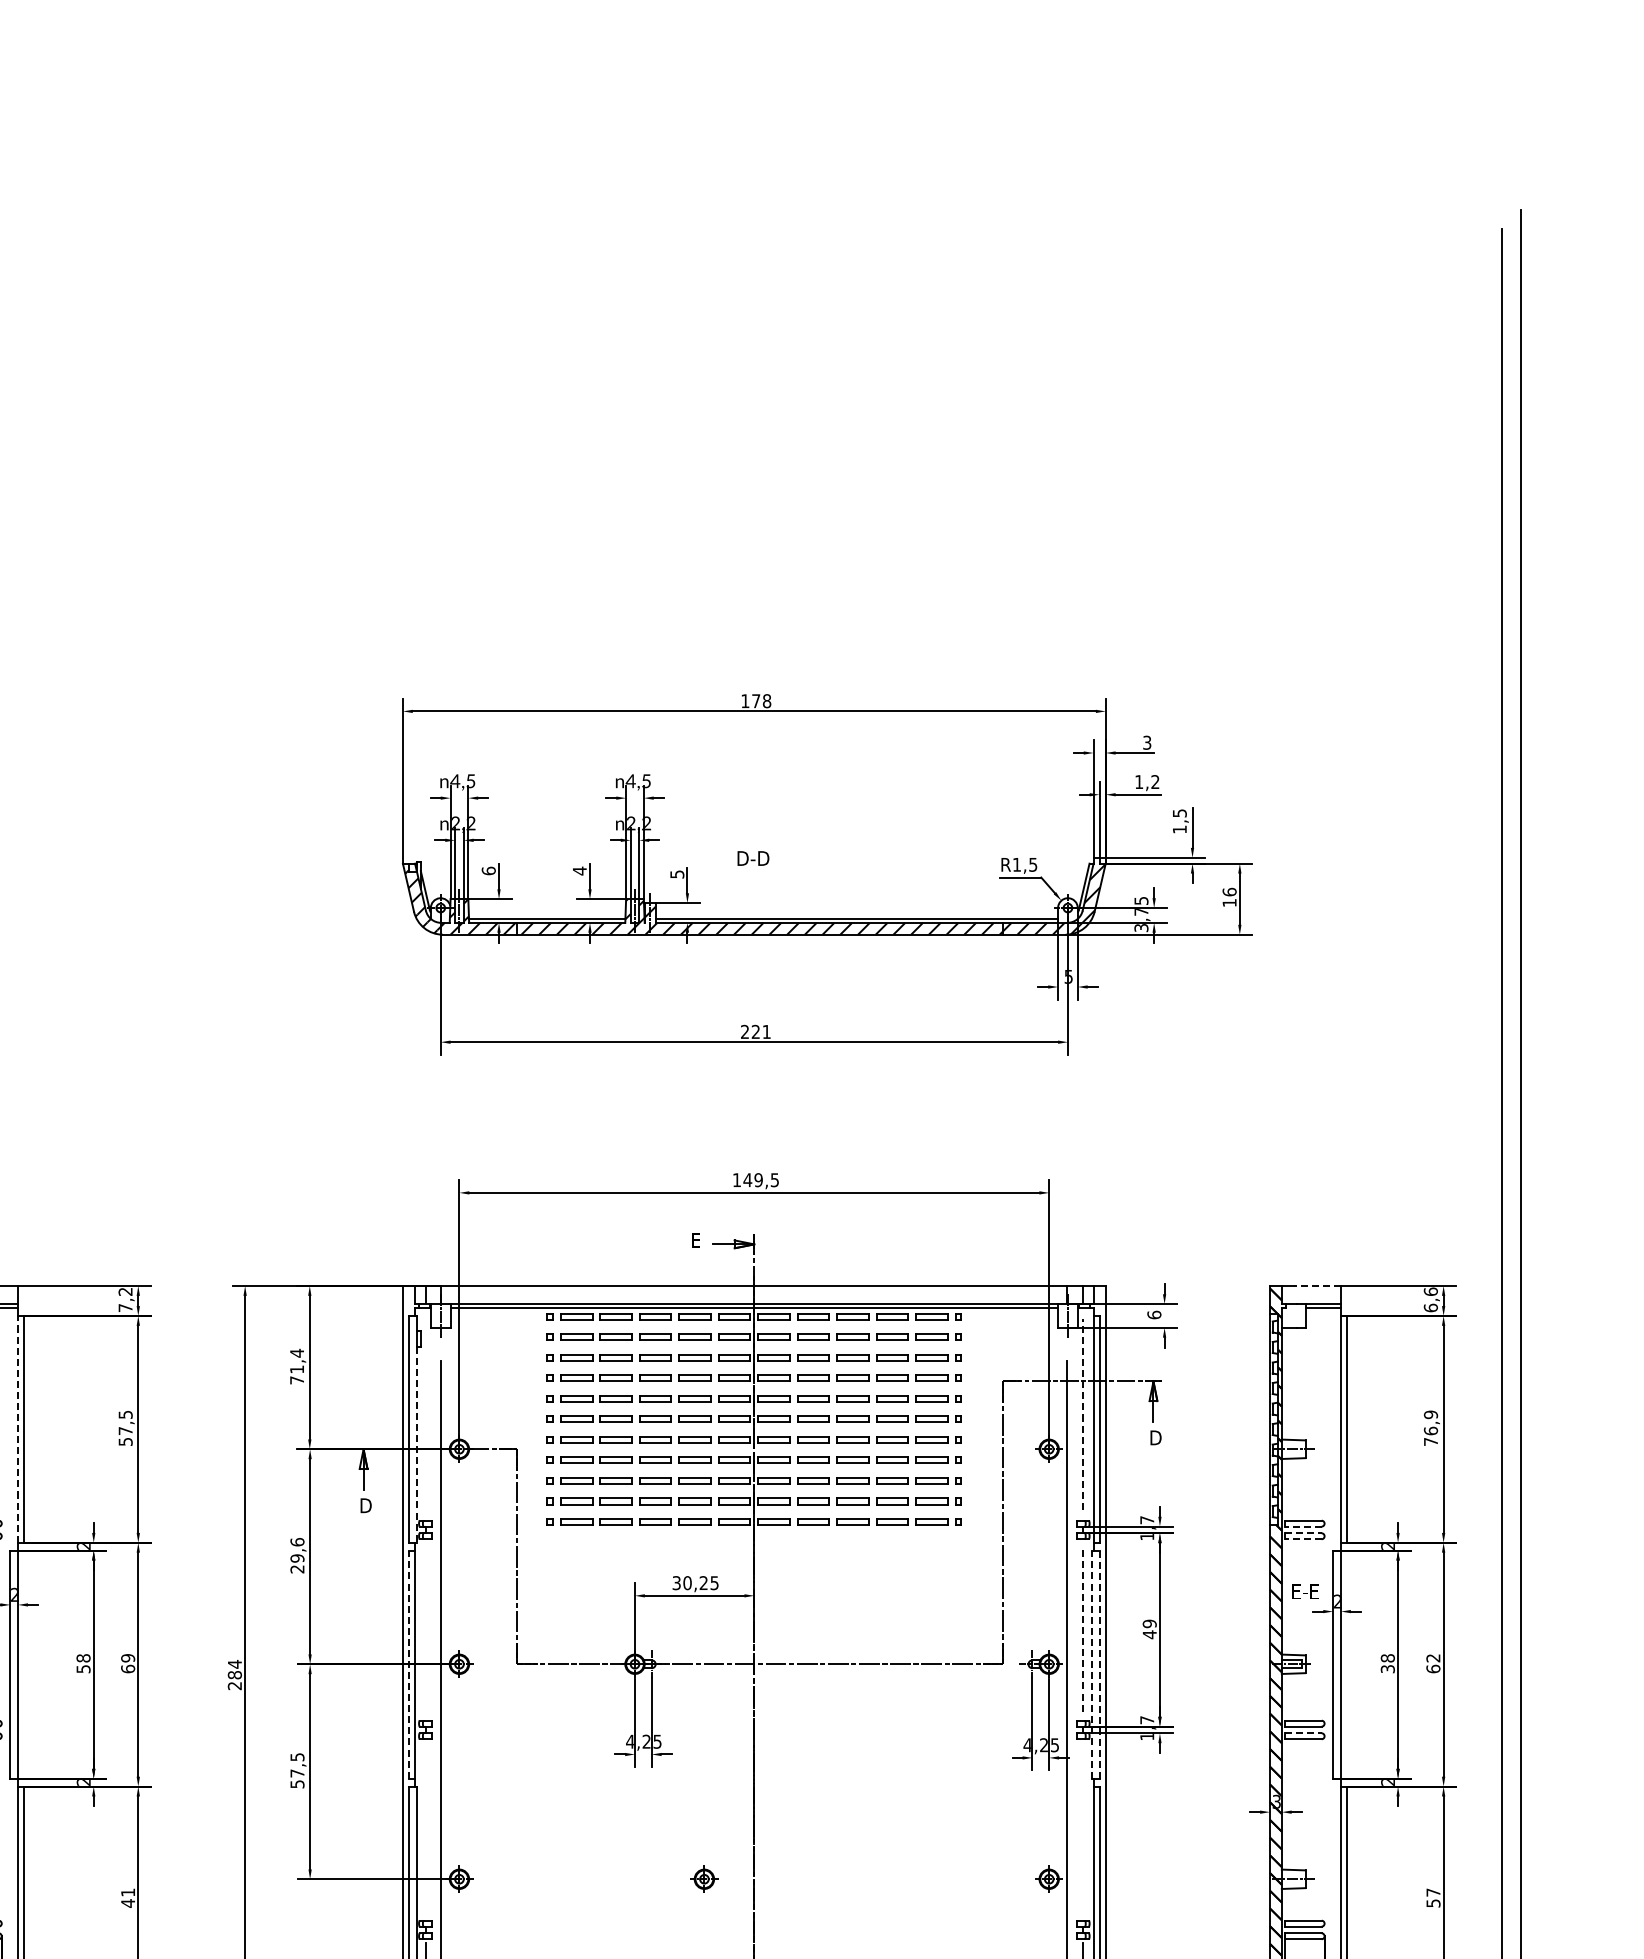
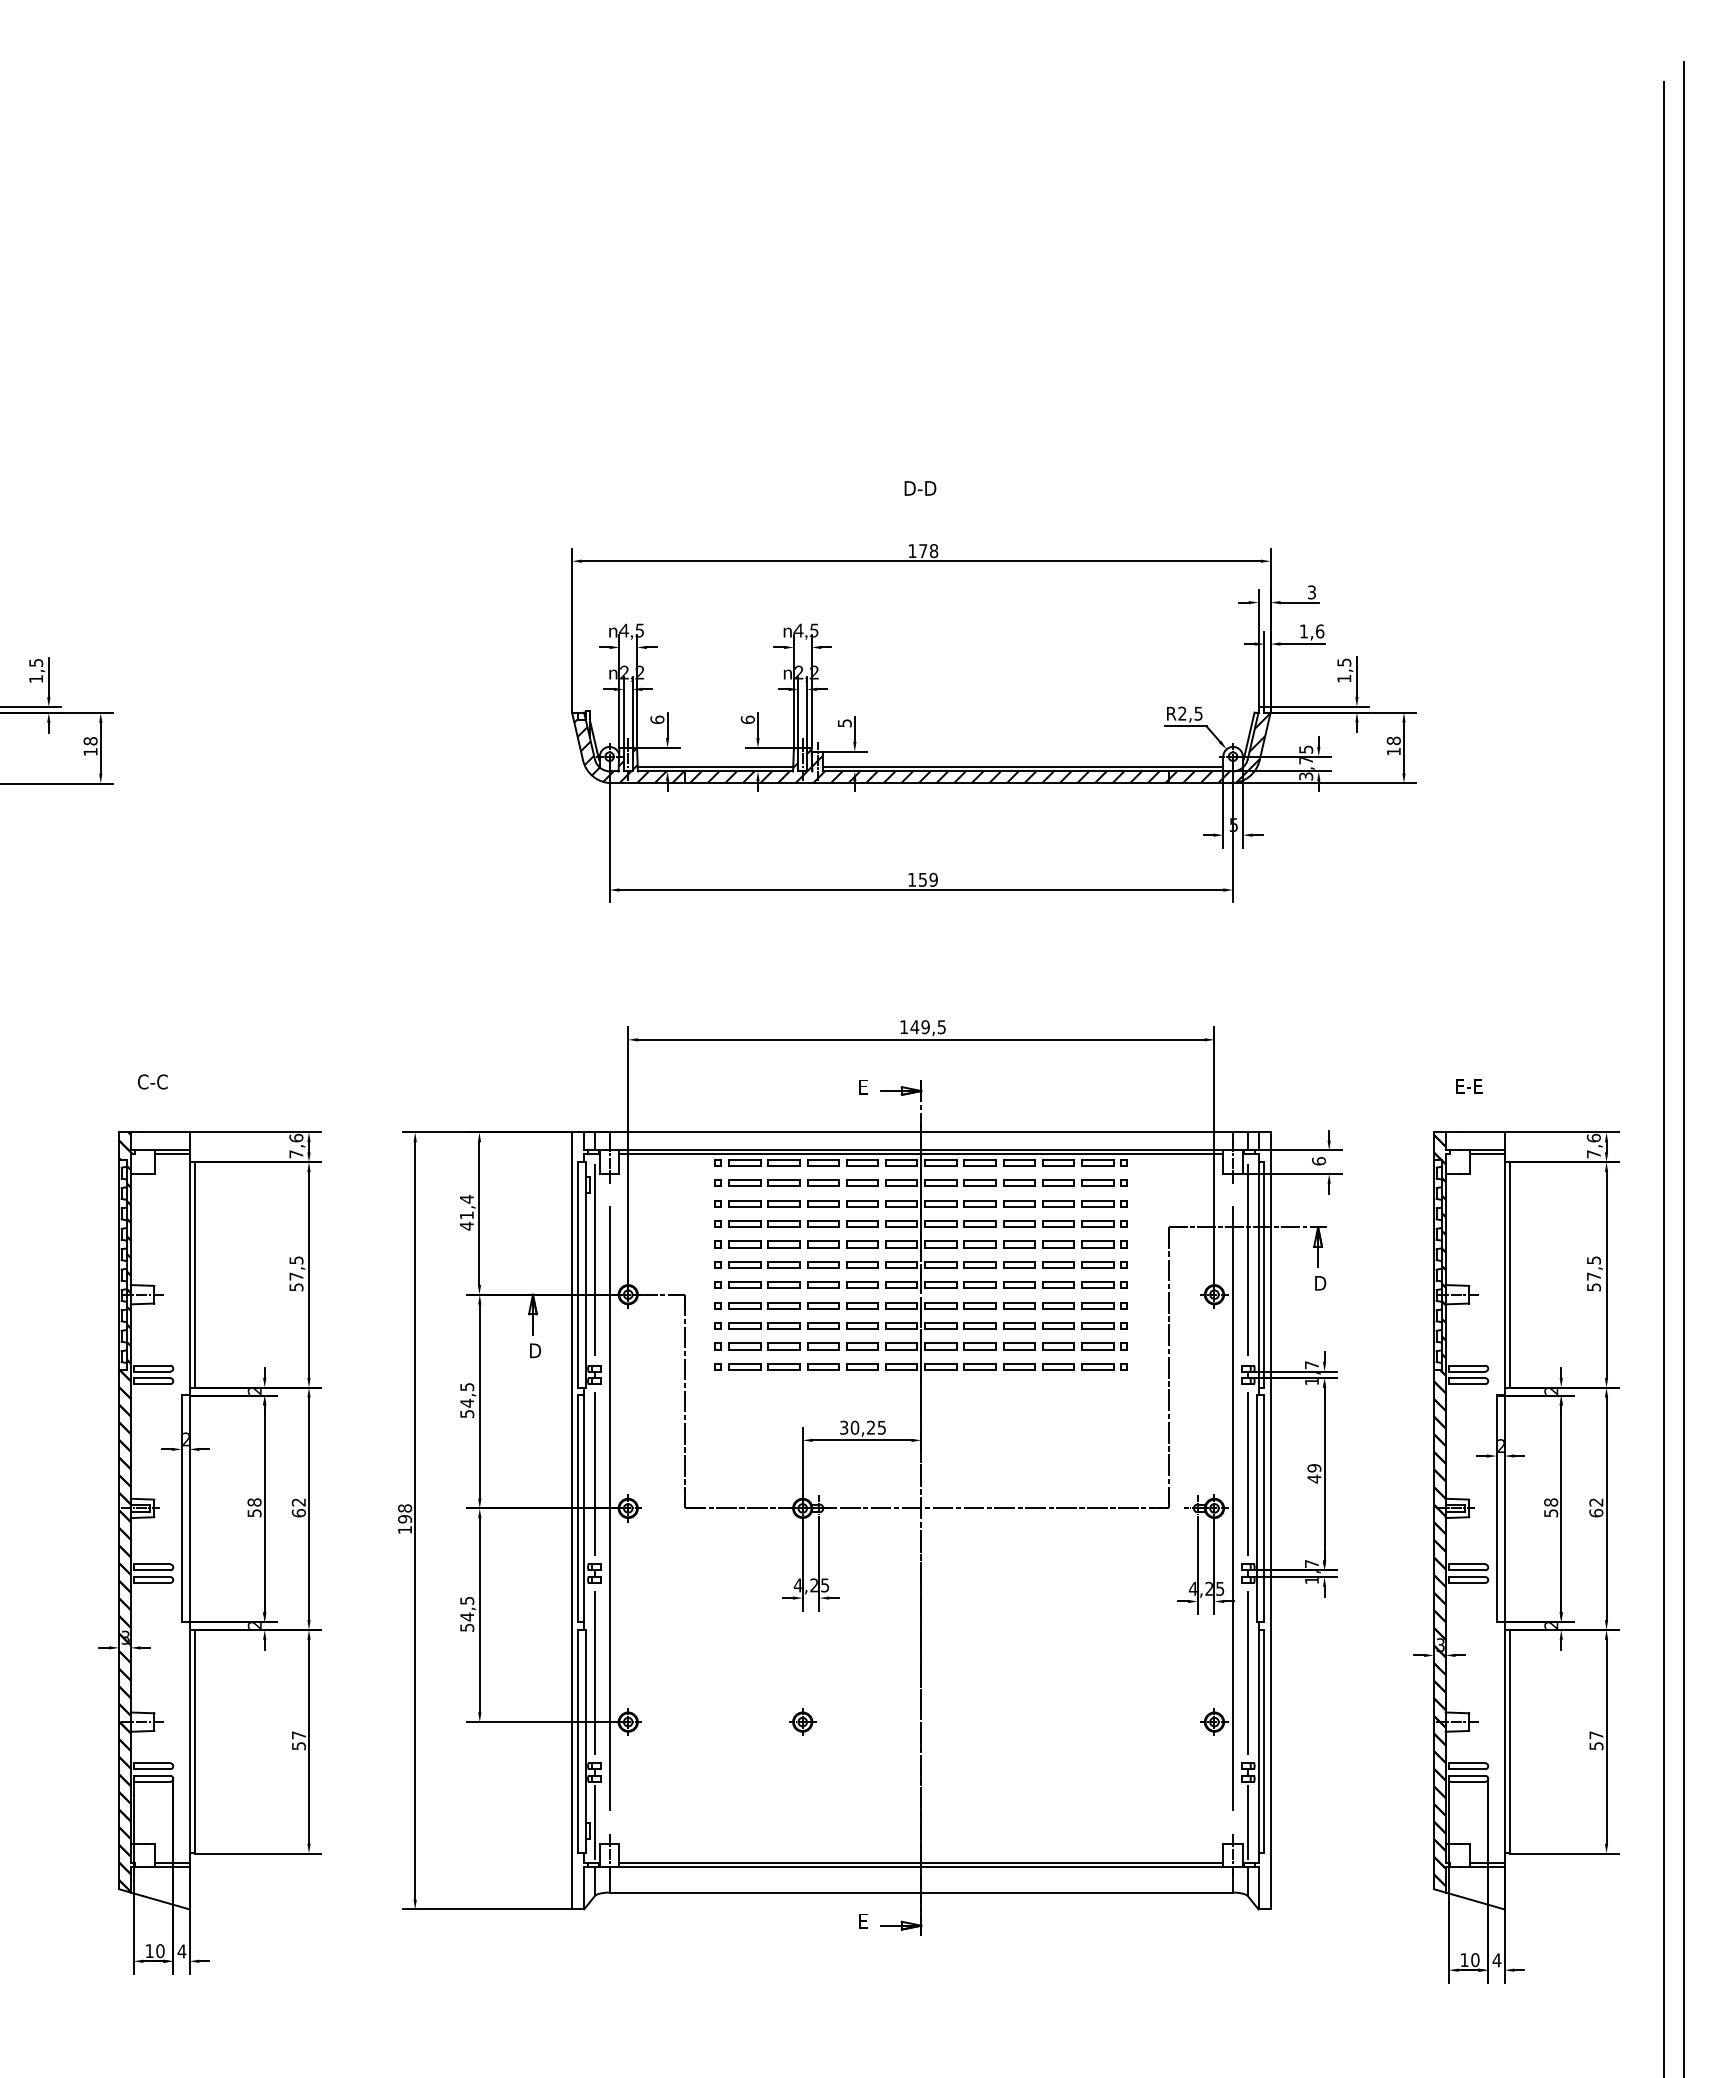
text: (1155, 782) -> (1320, 631), 1,2 -> 1,6
text: (753, 858) -> (920, 488), moved
text: (1017, 864) -> (1182, 713), R1,5 -> R2,5
text: (579, 870) -> (747, 719), 4 -> 6
text: (1229, 891) -> (1393, 740), 16 -> 18
text: (755, 1031) -> (922, 879), 221 -> 159
line: (1316, 1286) -> (1480, 1132), dashed -> solid
text: (125, 1291) -> (296, 1137), 7,2 -> 7,6
text: (1430, 1308) -> (1593, 1154), 6,6 -> 7,6
text: (296, 1379) -> (466, 1225), 71,4 -> 41,4
line: (425, 1413) -> (594, 1259), added
line: (1082, 1413) -> (1247, 1259), dashed -> solid
text: (1431, 1427) -> (1594, 1273), 76,9 -> 57,5
line: (18, 1428) -> (189, 1274), dashed -> solid
line: (416, 1445) -> (585, 1290), dashed -> solid
line: (1302, 1526) -> (1466, 1371), dashed -> solid
line: (1303, 1533) -> (1467, 1378), dashed -> solid
line: (1302, 1539) -> (1466, 1384), dashed -> solid
text: (297, 1555) -> (467, 1400), 29,6 -> 54,5
text: (1305, 1591) -> (1469, 1086), moved
line: (1082, 1629) -> (1247, 1473), dashed -> solid
line: (425, 1630) -> (594, 1474), added
text: (127, 1658) -> (298, 1502), 69 -> 62
line: (409, 1664) -> (578, 1508), dashed -> solid
line: (1091, 1664) -> (1256, 1508), dashed -> solid
line: (1099, 1665) -> (1264, 1509), dashed -> solid
text: (1387, 1668) -> (1550, 1512), 38 -> 58
text: (235, 1675) -> (405, 1519), 284 -> 198
line: (1303, 1733) -> (1467, 1577), dashed -> solid
text: (297, 1773) -> (467, 1616), 57,5 -> 54,5
line: (425, 1829) -> (594, 1672), added
line: (1082, 1829) -> (1247, 1672), added
part: (704, 1878) -> (802, 1721), moved
text: (127, 1897) -> (298, 1740), 41 -> 57

